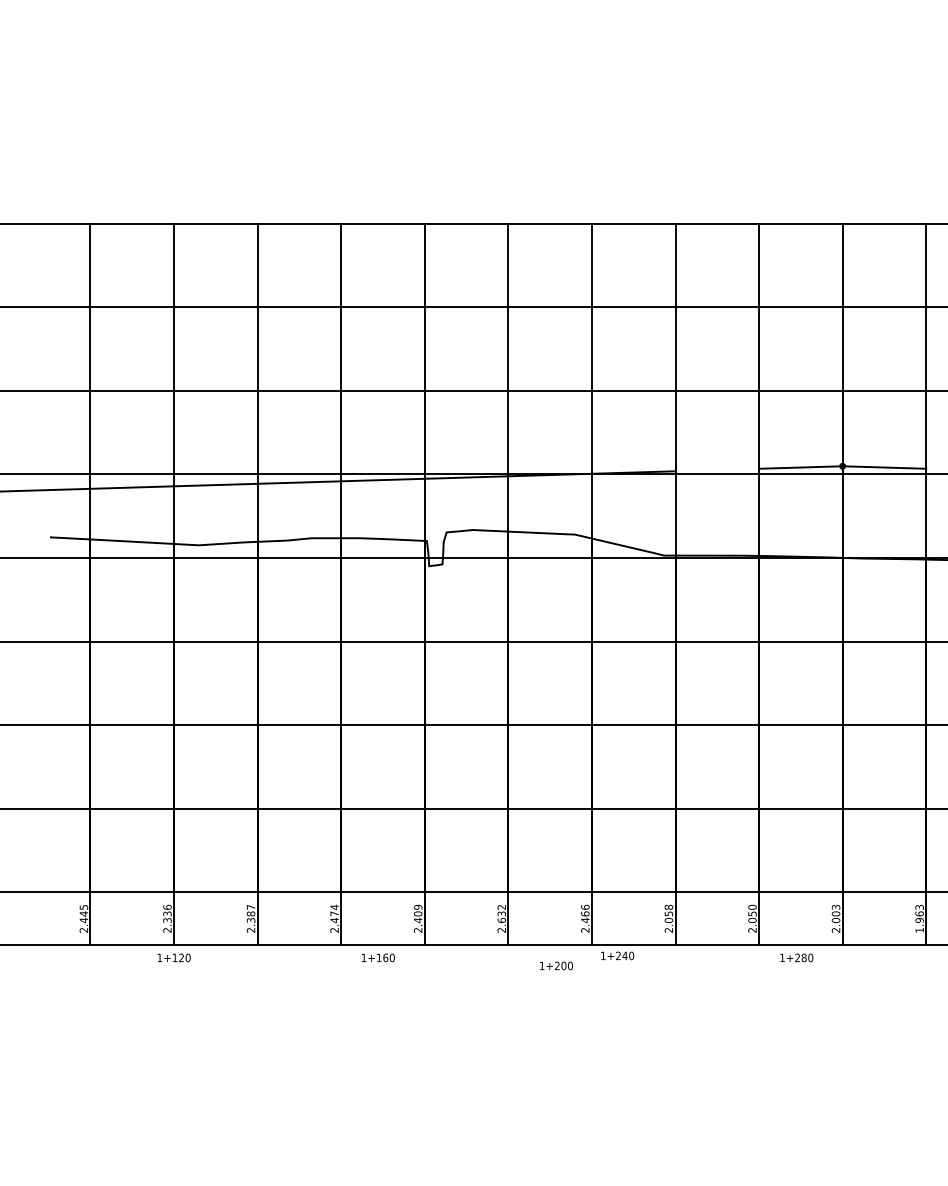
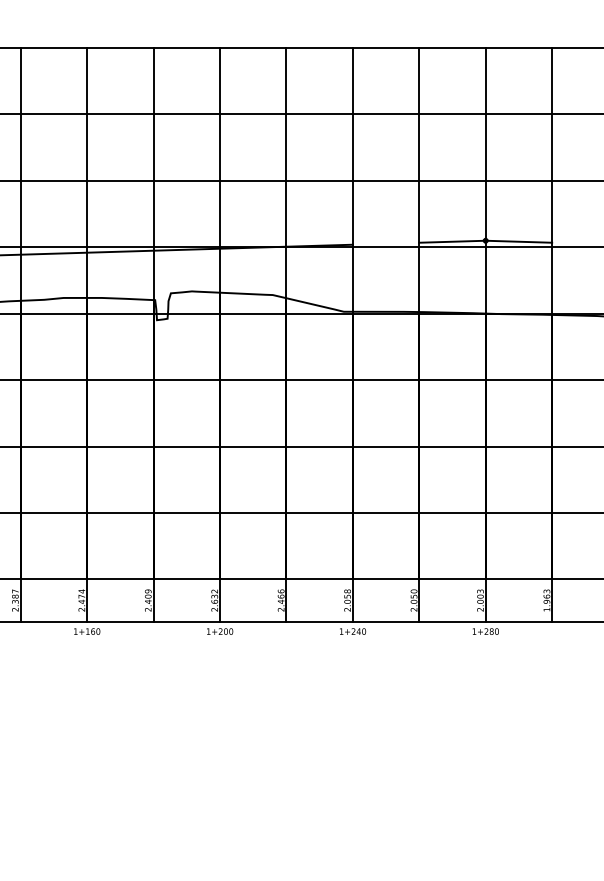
text: (617, 955) -> (352, 631), moved
text: (378, 957) -> (87, 631), moved
text: (796, 957) -> (485, 631), moved
text: (556, 965) -> (220, 631), moved

